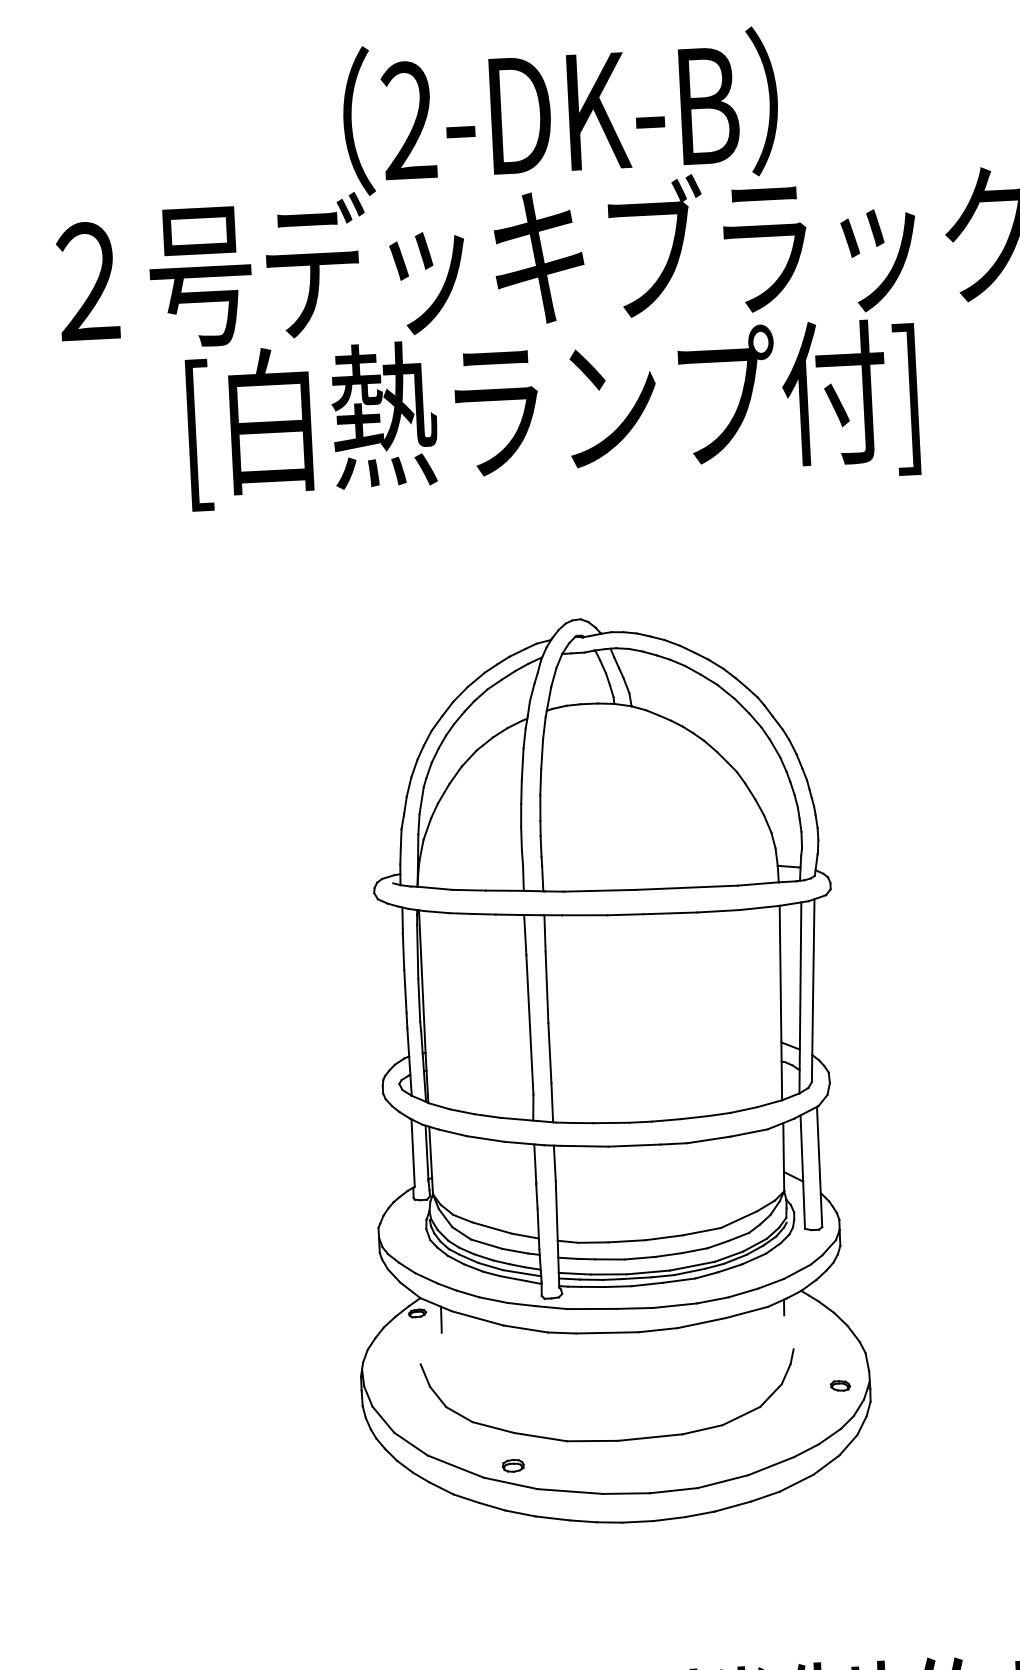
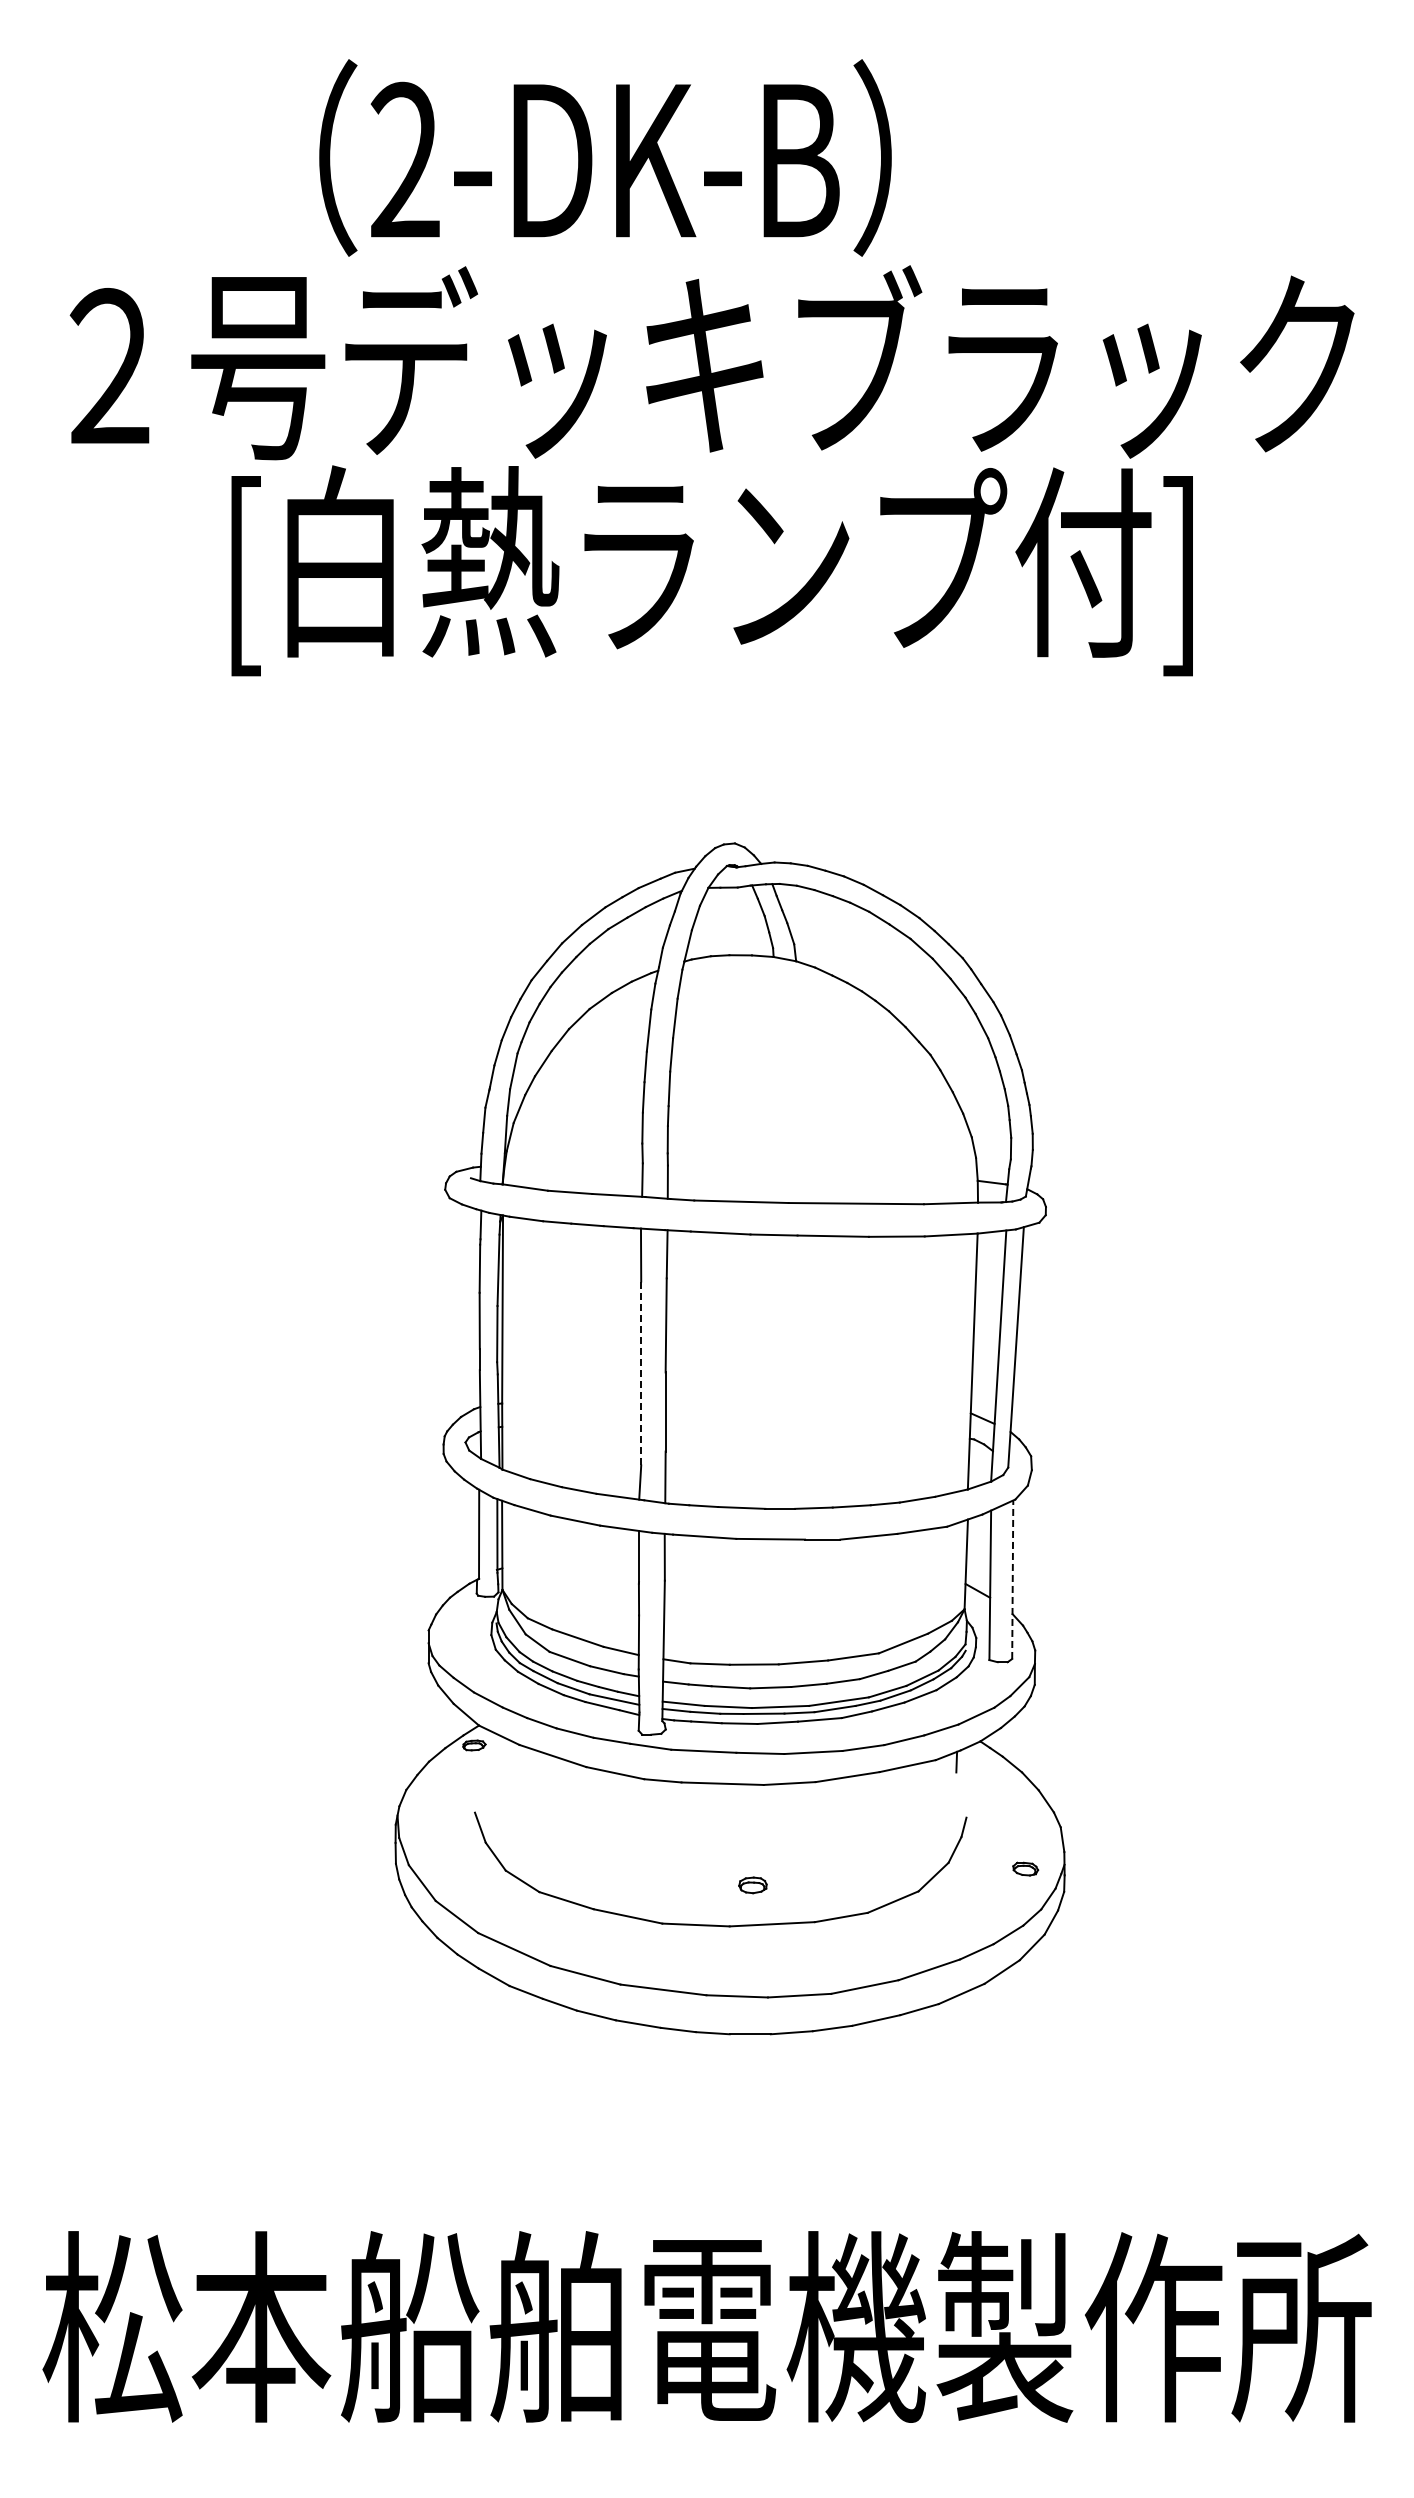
text: (560, 110) -> (605, 157), moved
line: (530, 1024) -> (641, 1373), solid -> dashed
line: (819, 1166) -> (1012, 1579), solid -> dashed
line: (440, 1319) -> (504, 1755), removed
part: (512, 1465) -> (752, 1885), moved

